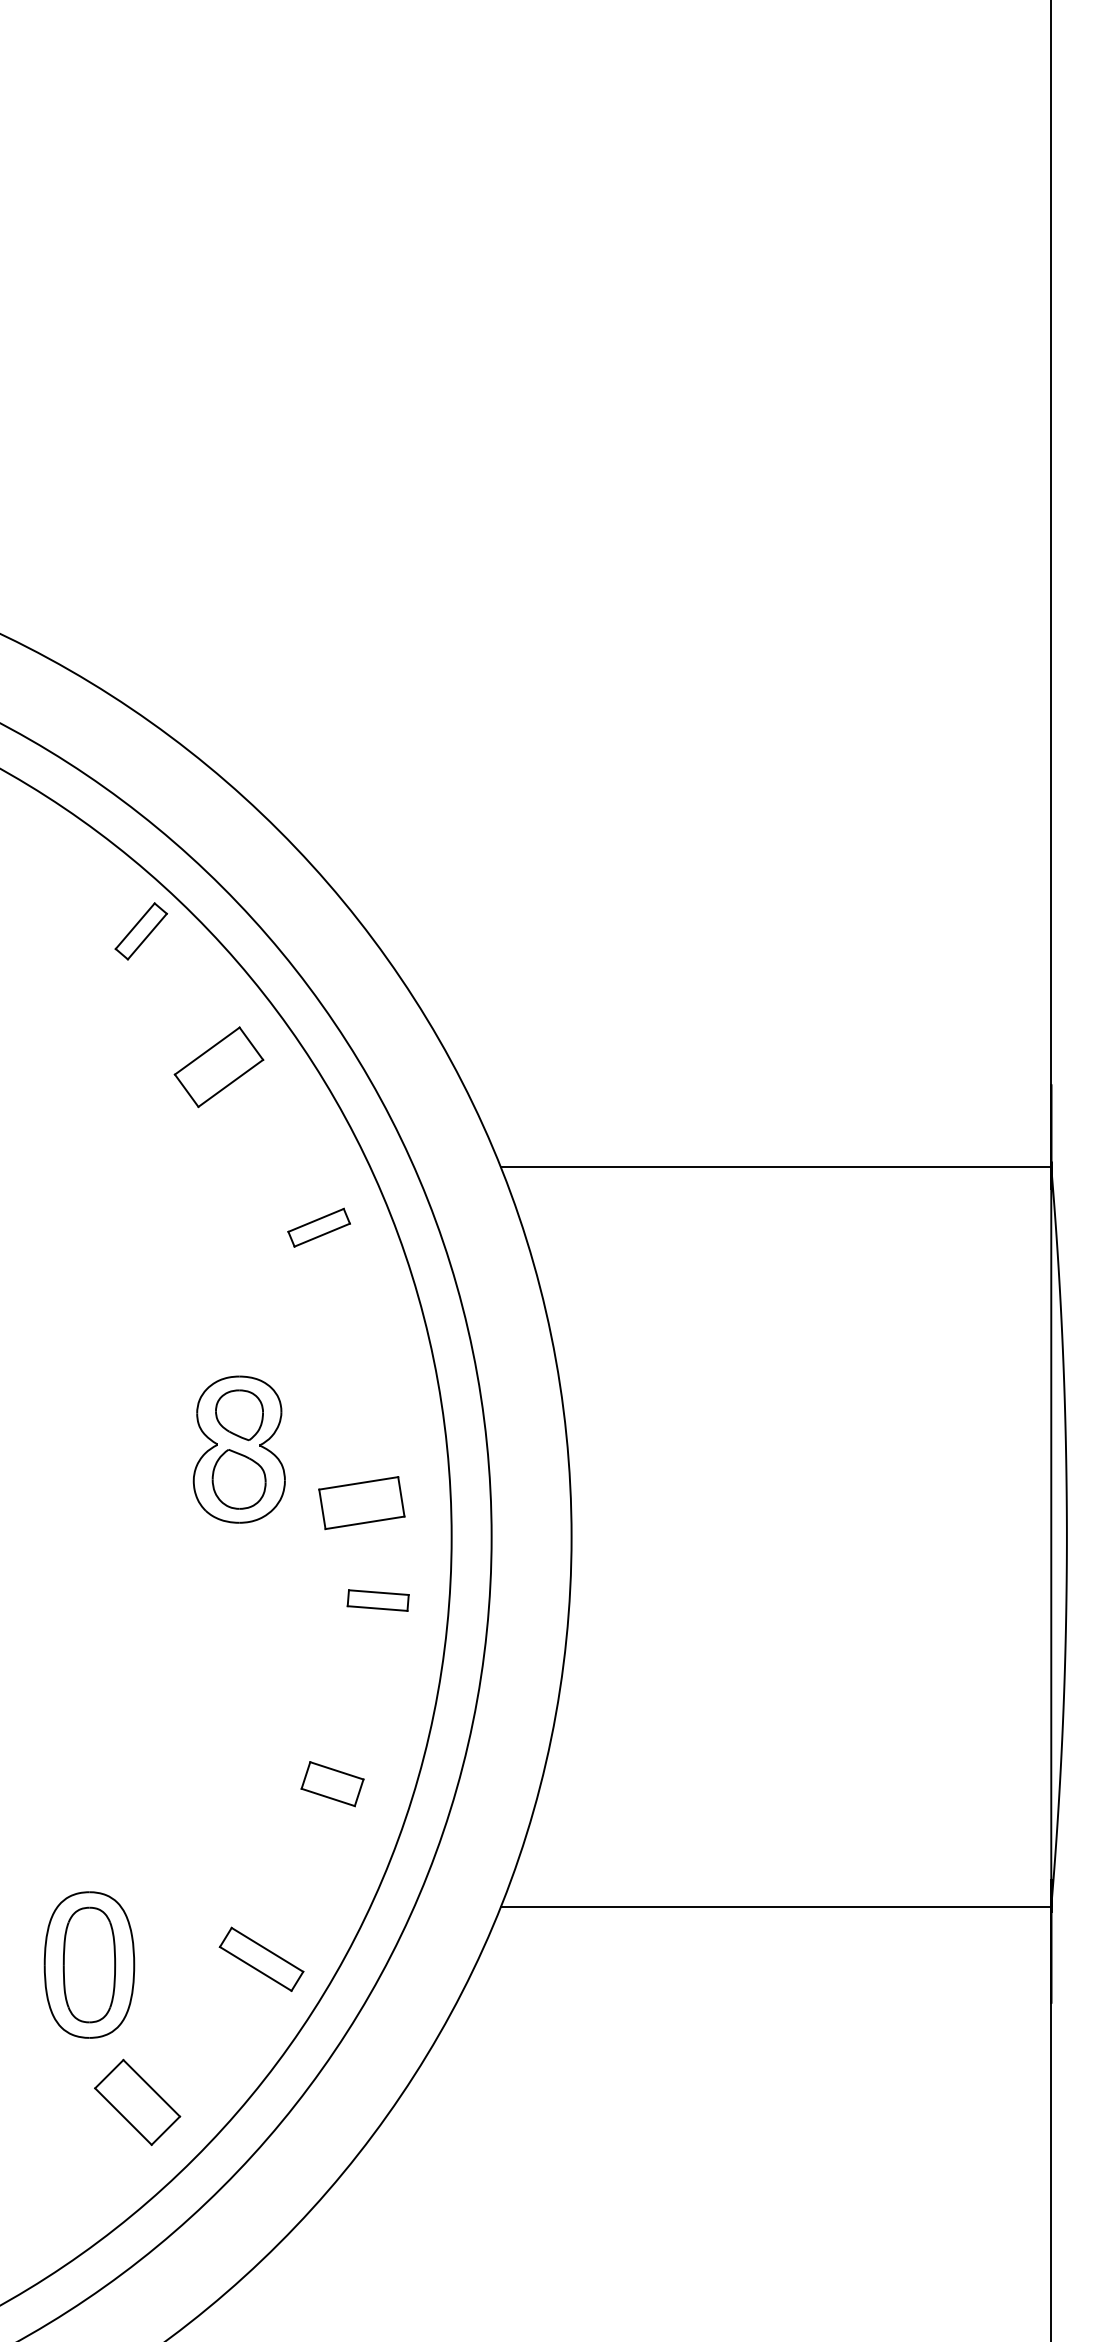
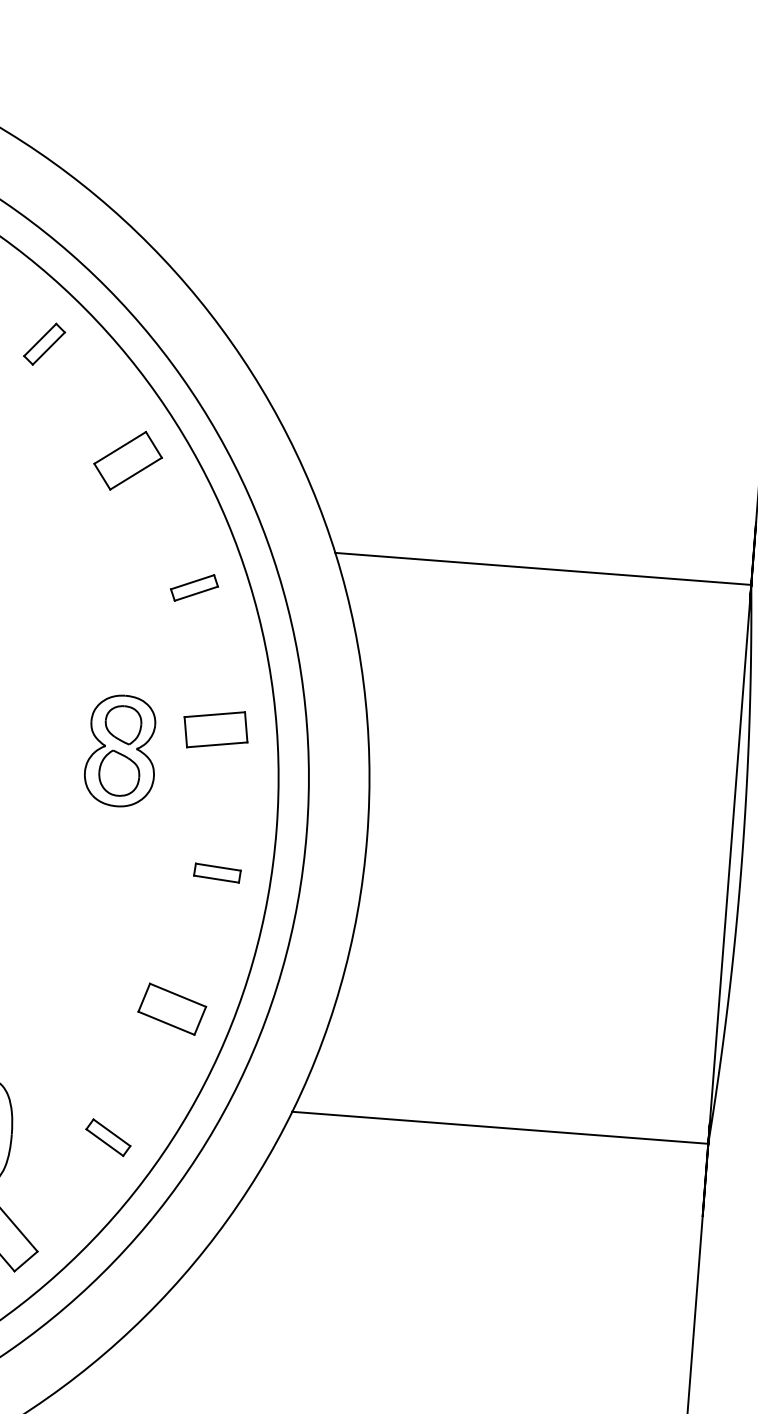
part: (140, 931) -> (43, 344), moved
part: (361, 1503) -> (215, 730), moved
part: (332, 1783) -> (172, 1008), size x1.43
part: (261, 1959) -> (108, 1137), size x0.71

